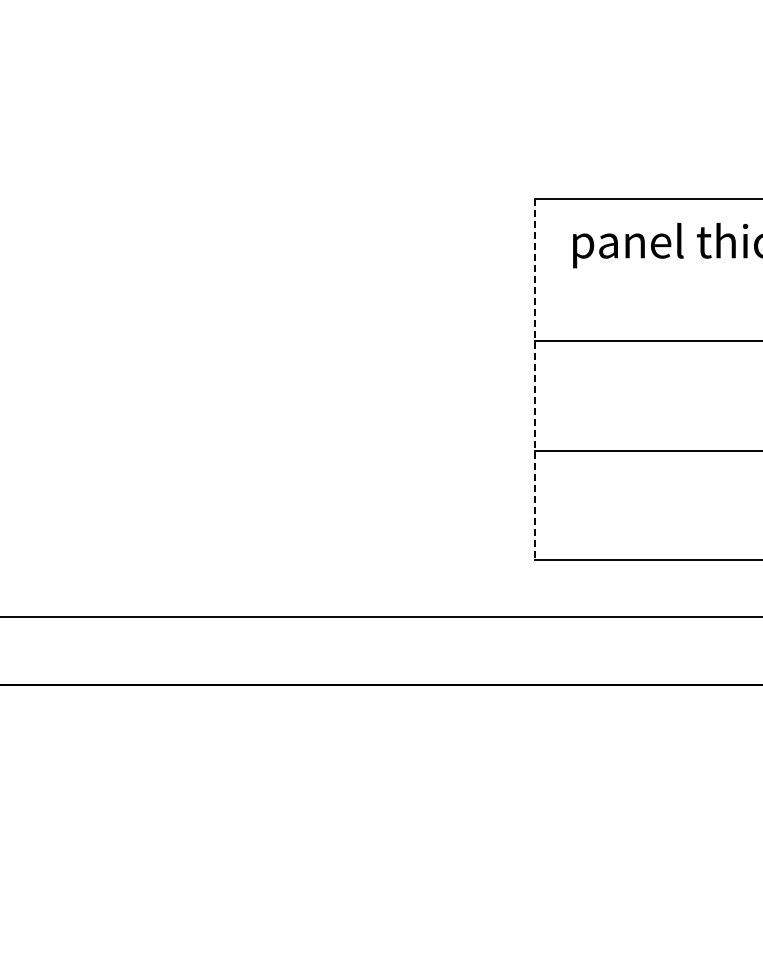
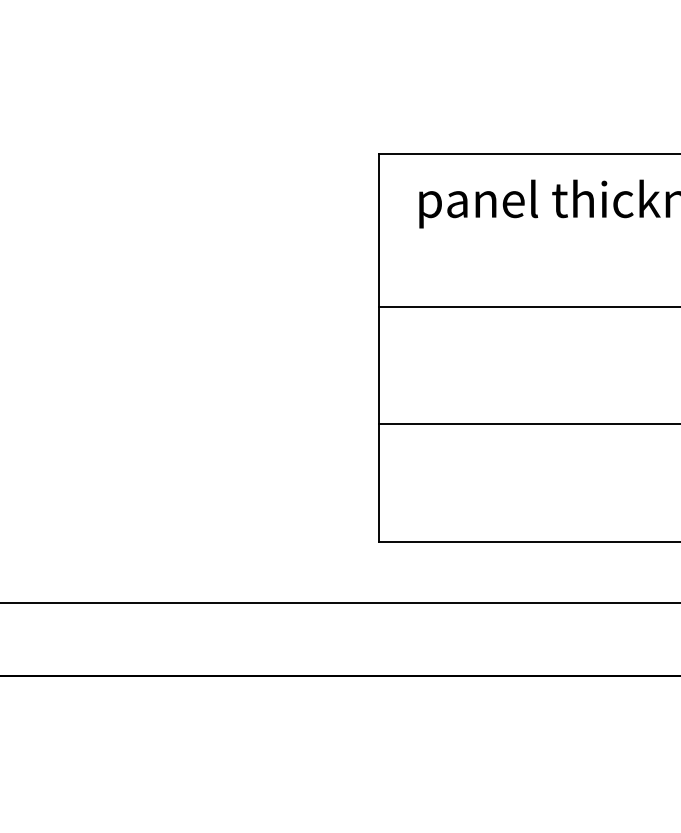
line: (535, 379) -> (379, 347), dashed -> solid

